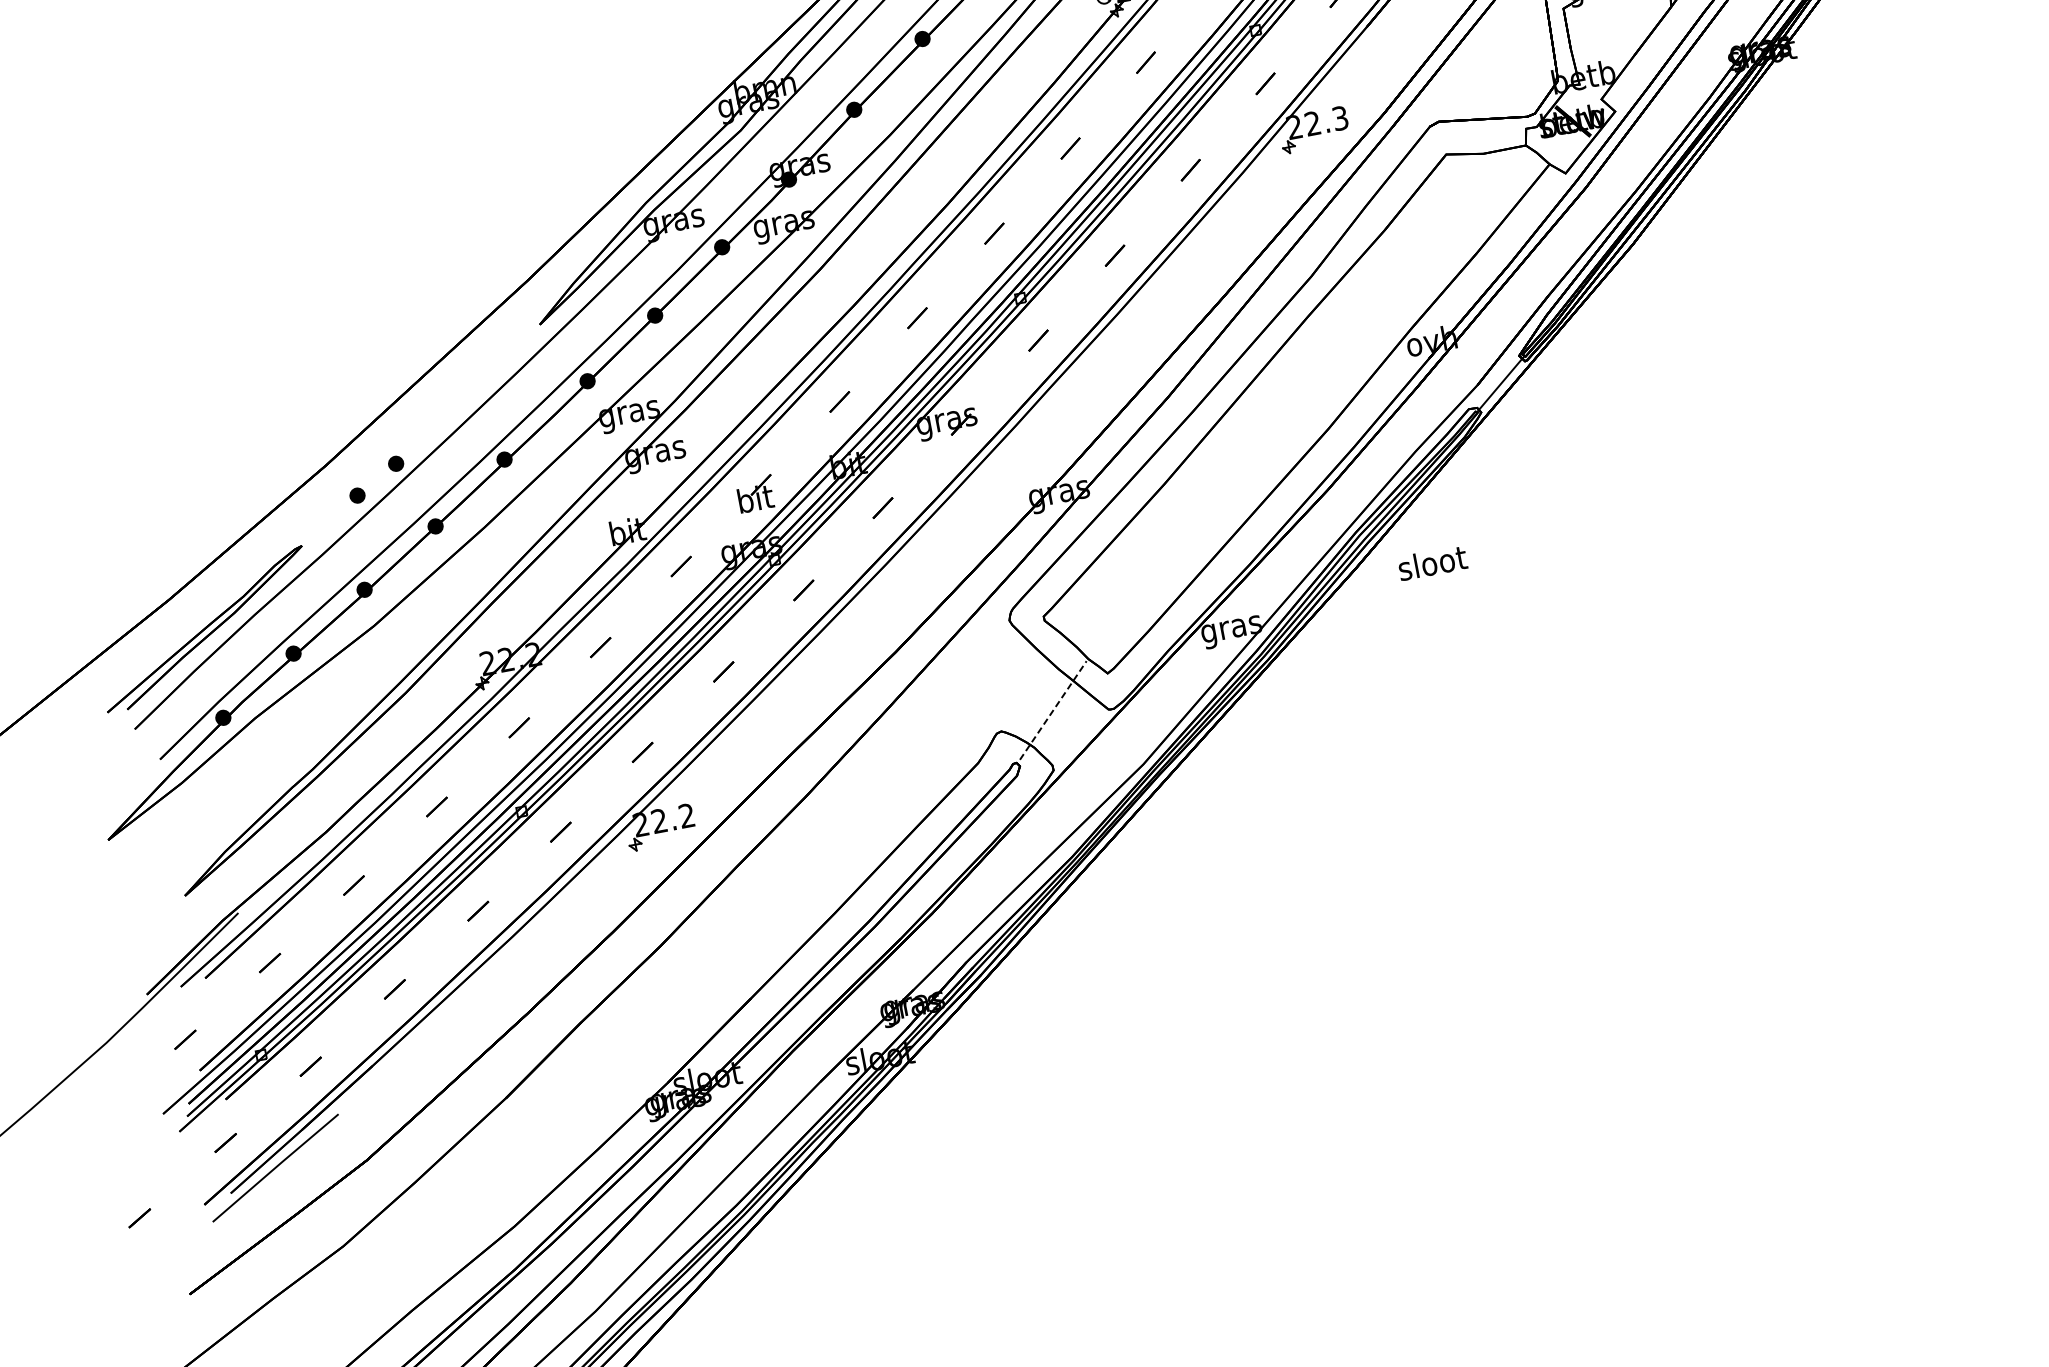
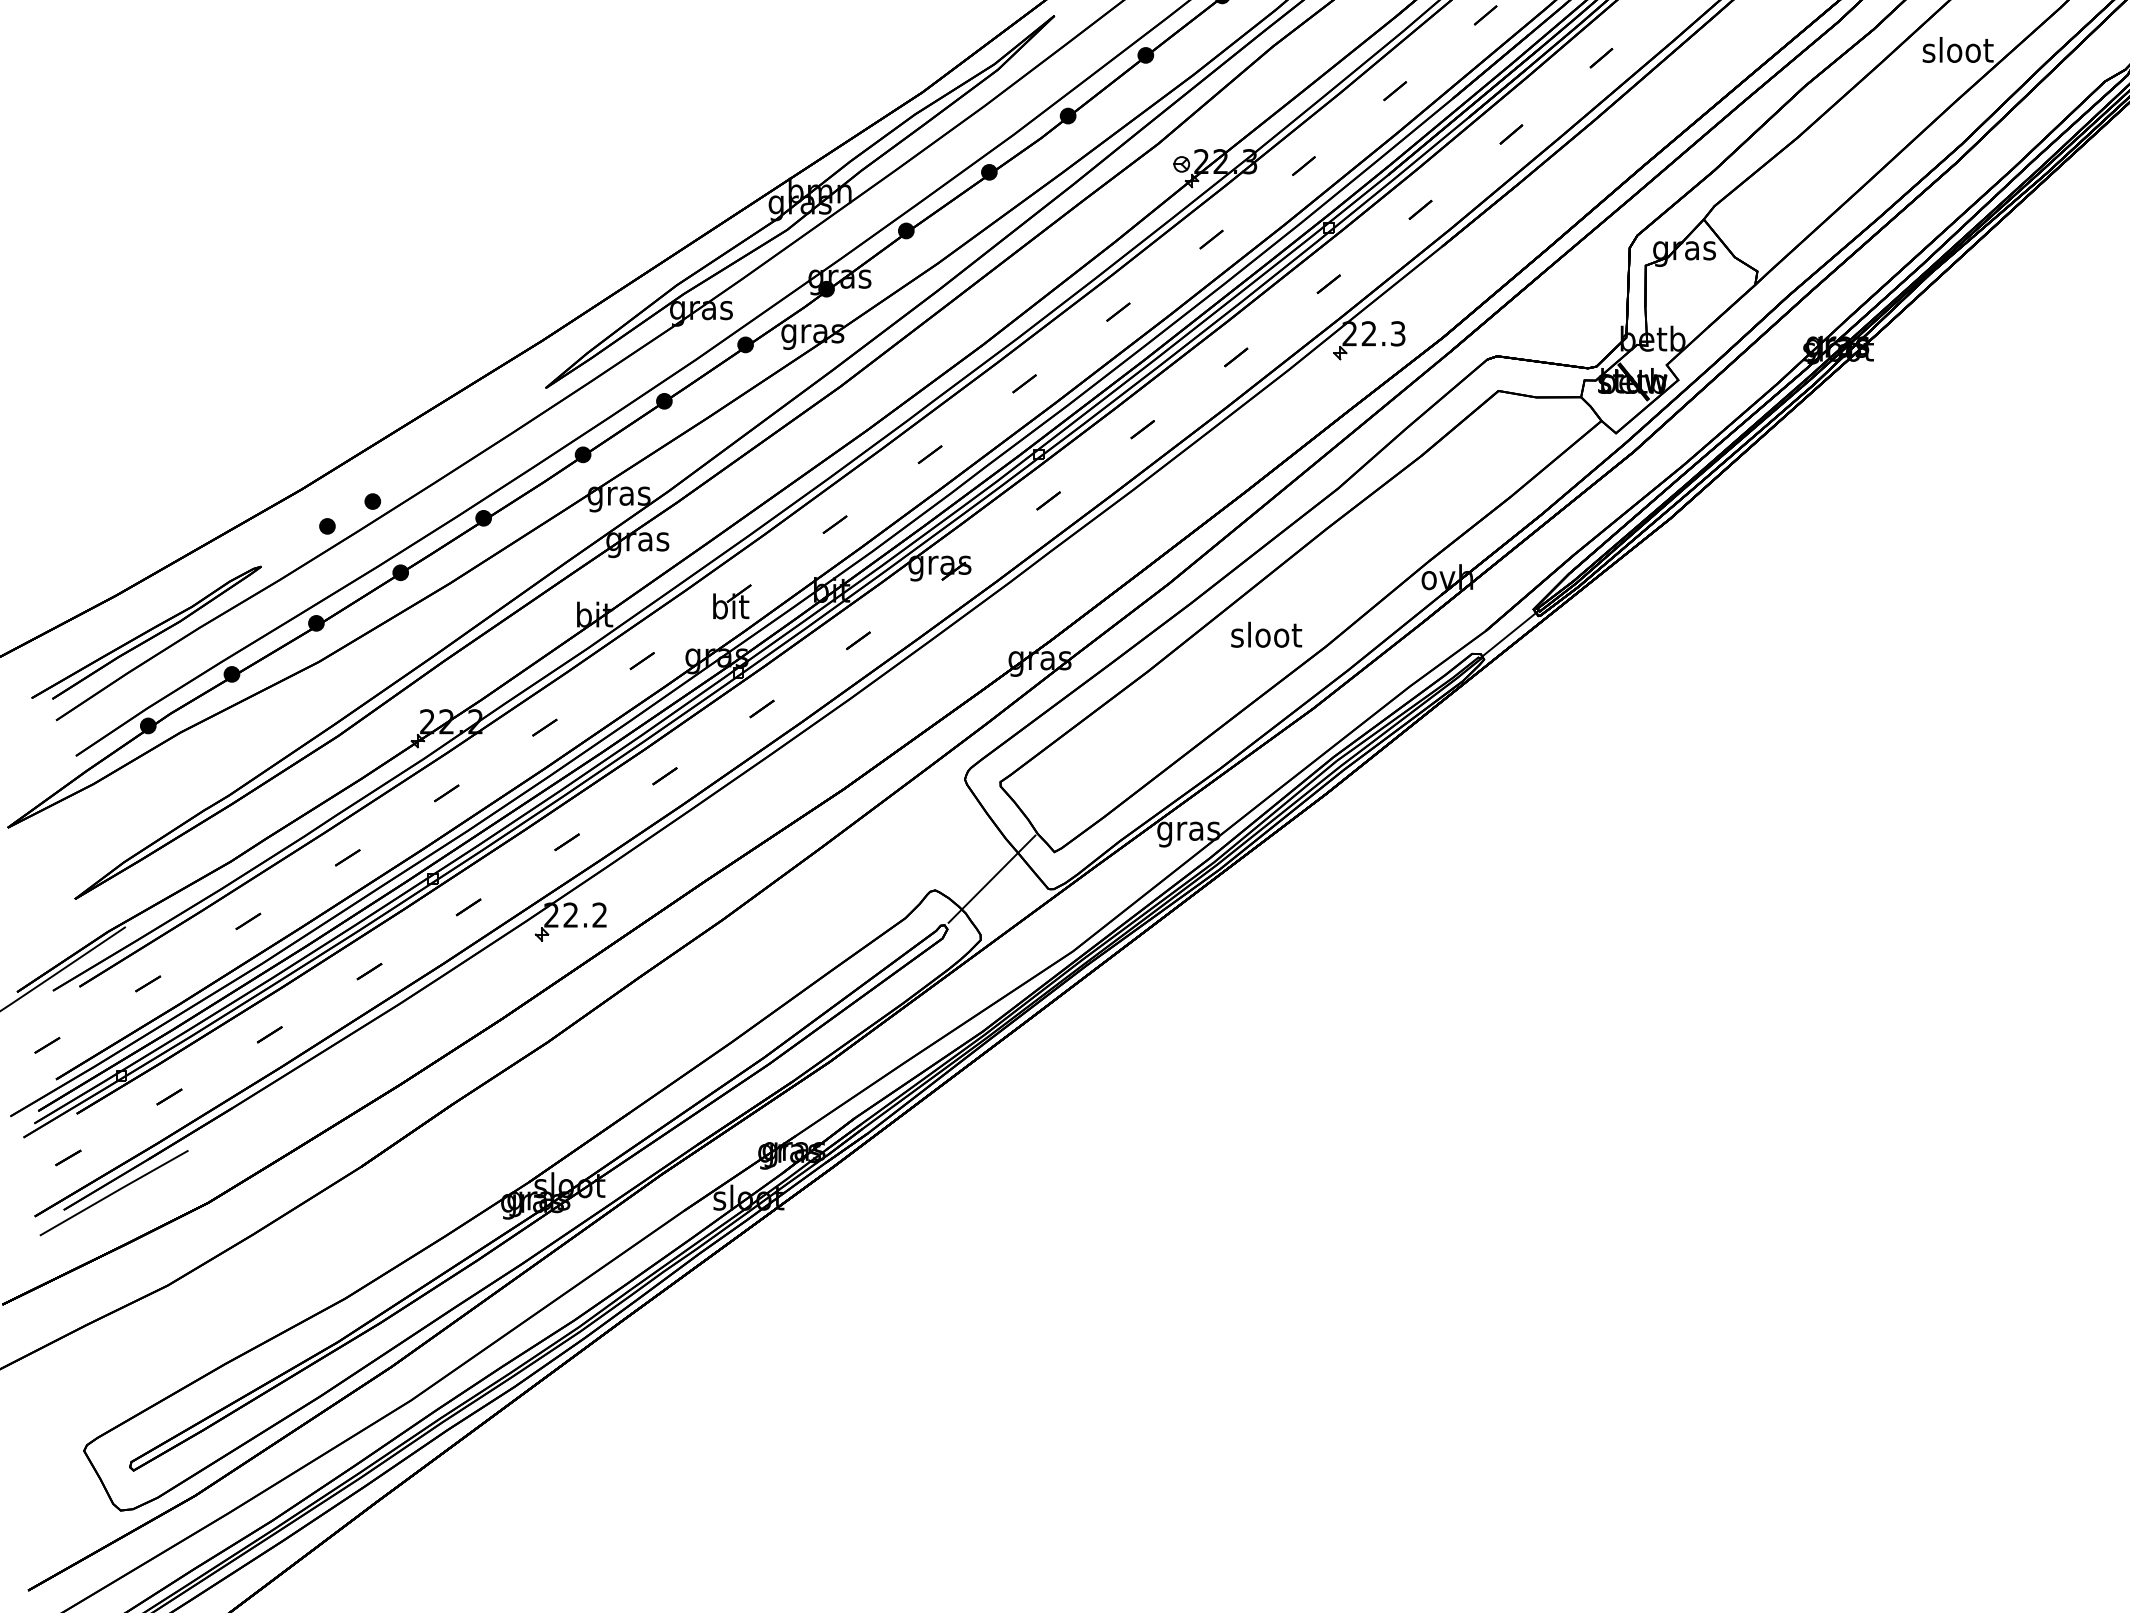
text: (1432, 562) -> (1266, 634), moved
line: (1053, 709) -> (992, 878), dashed -> solid

